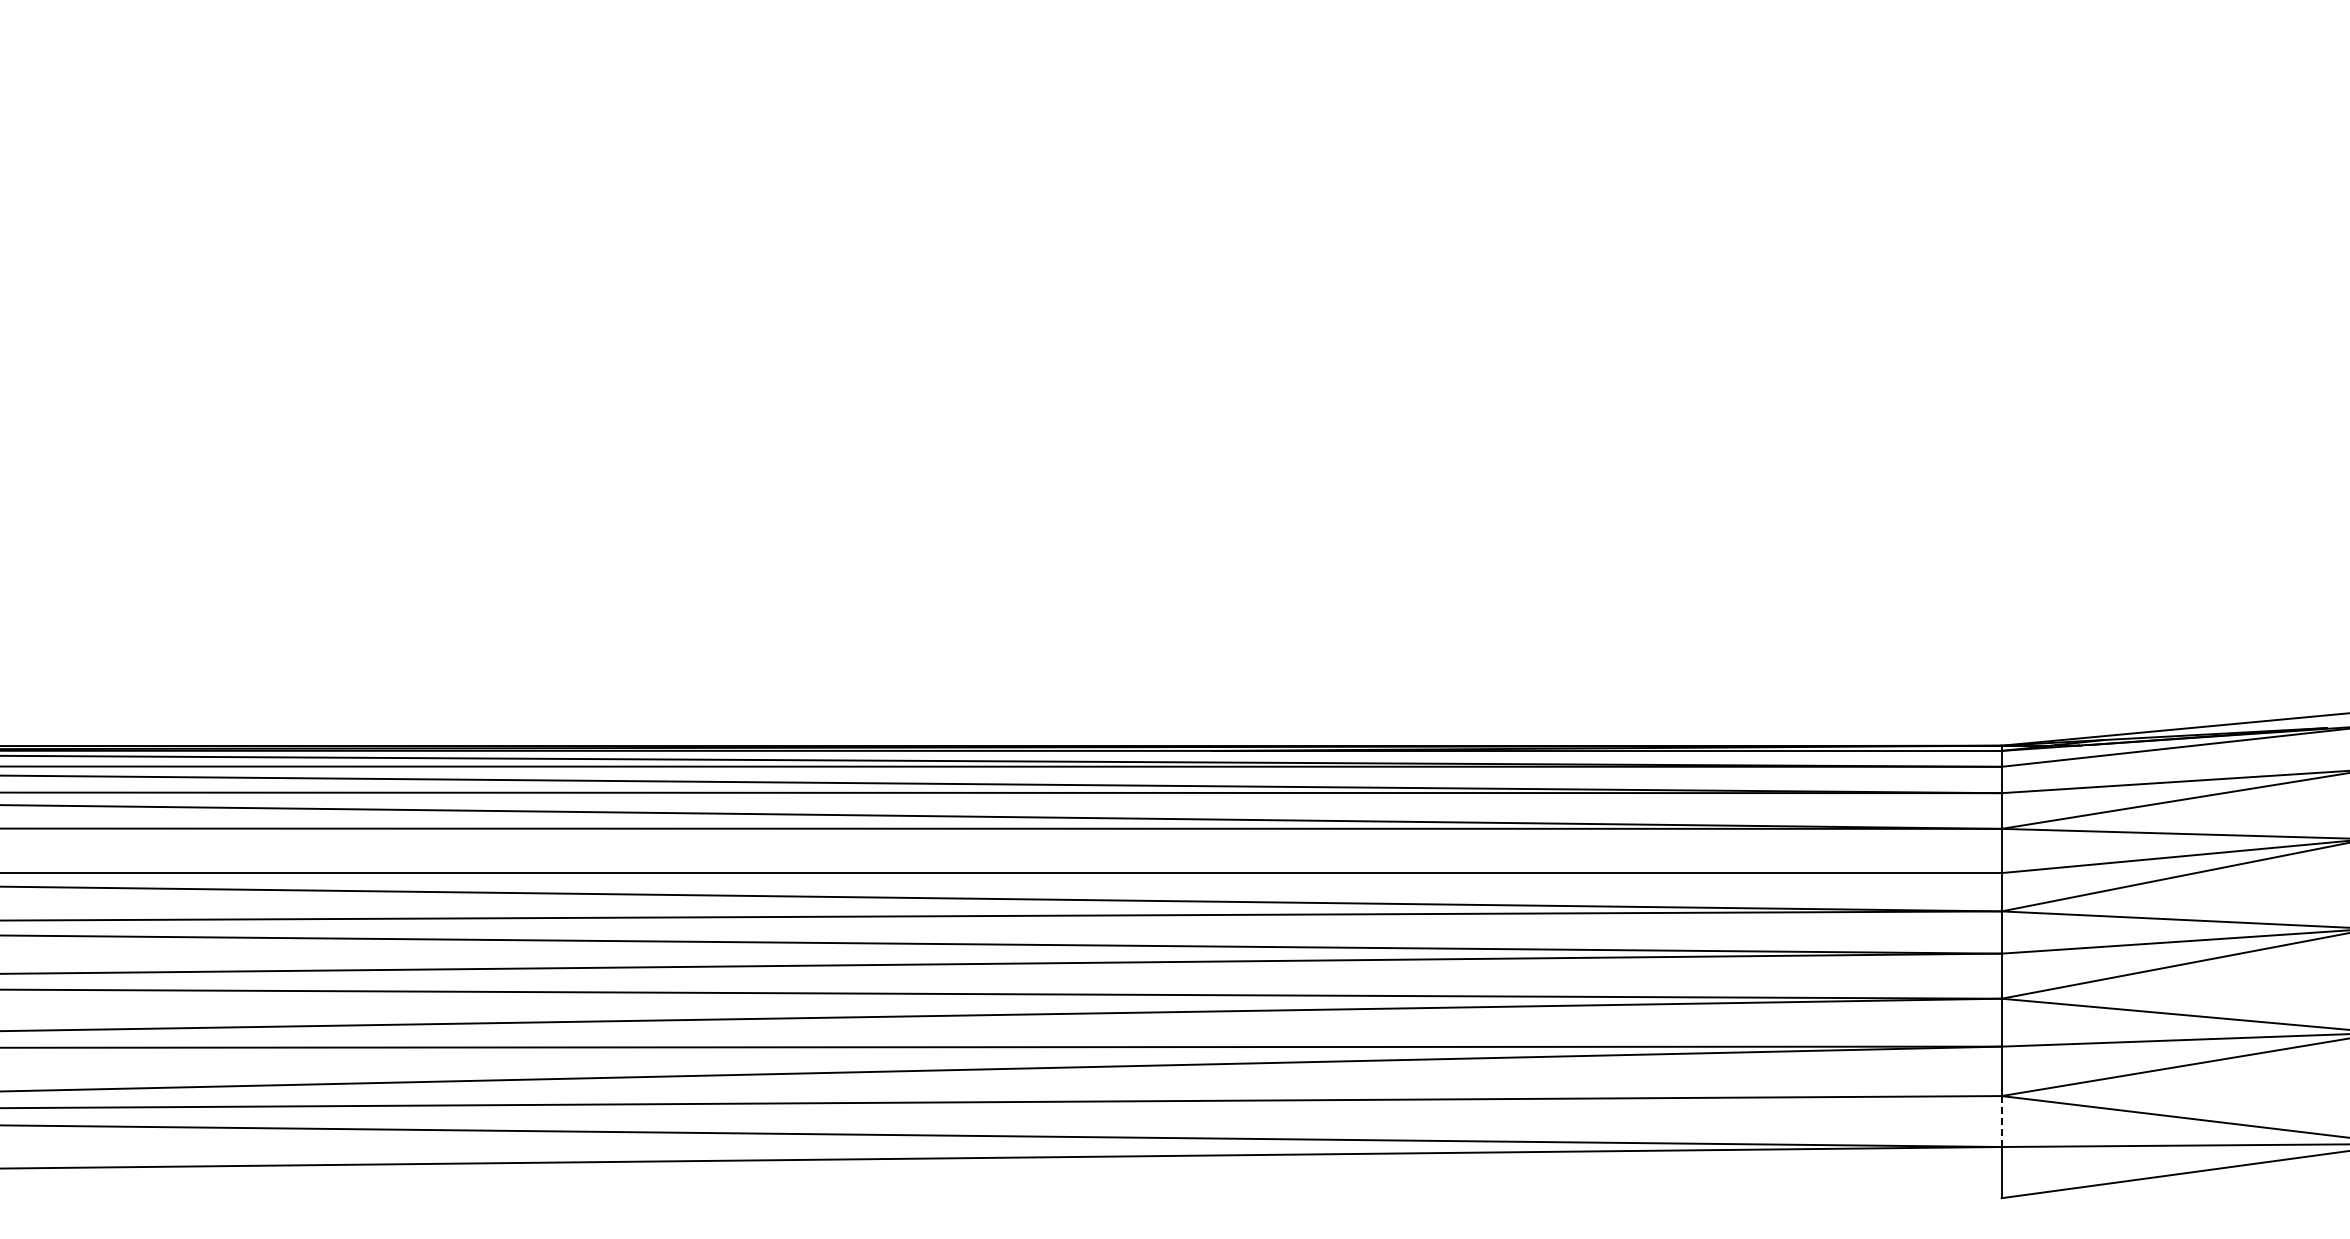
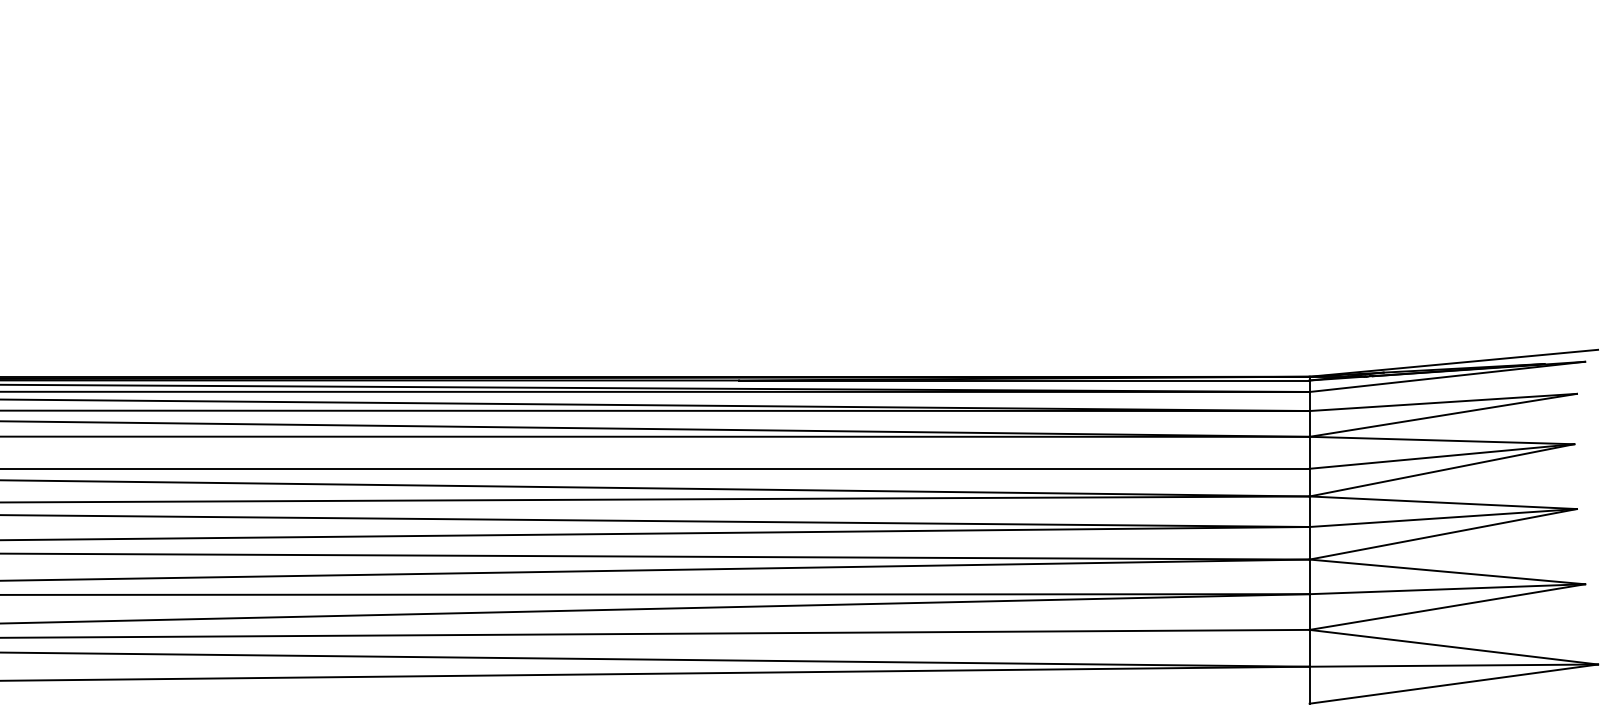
line: (2001, 1122) -> (1309, 649), dashed -> solid

